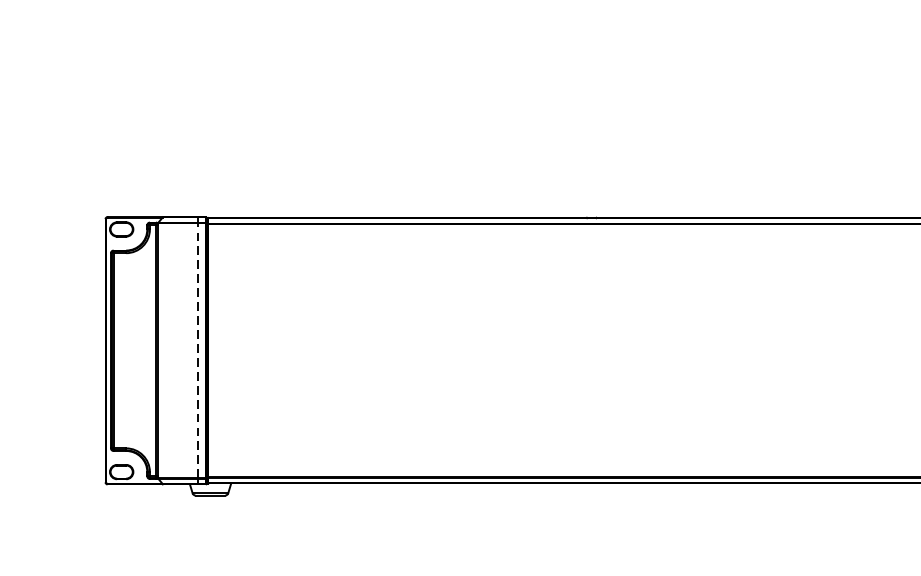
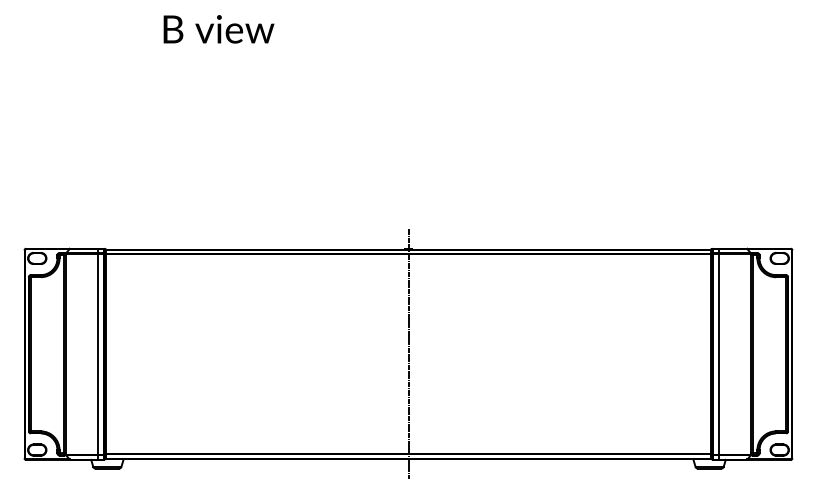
line: (591, 349) -> (408, 353), added
line: (197, 351) -> (97, 354), dashed -> solid

